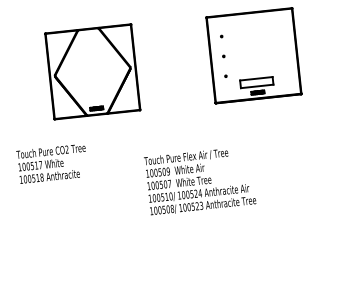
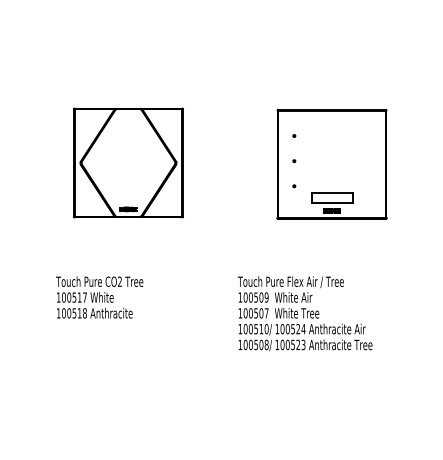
text: (52, 163) -> (99, 297), moved
text: (199, 180) -> (304, 313), moved

